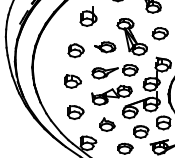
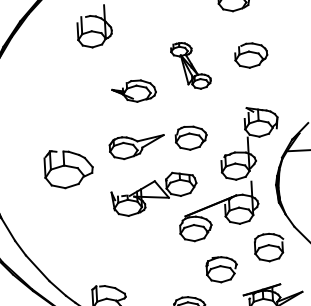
part: (131, 36) -> (189, 64), size x0.6
part: (75, 50) -> (70, 101), removed
part: (72, 81) -> (67, 168), size x1.4
part: (75, 112) -> (77, 235), removed
part: (107, 124) -> (148, 257), removed

